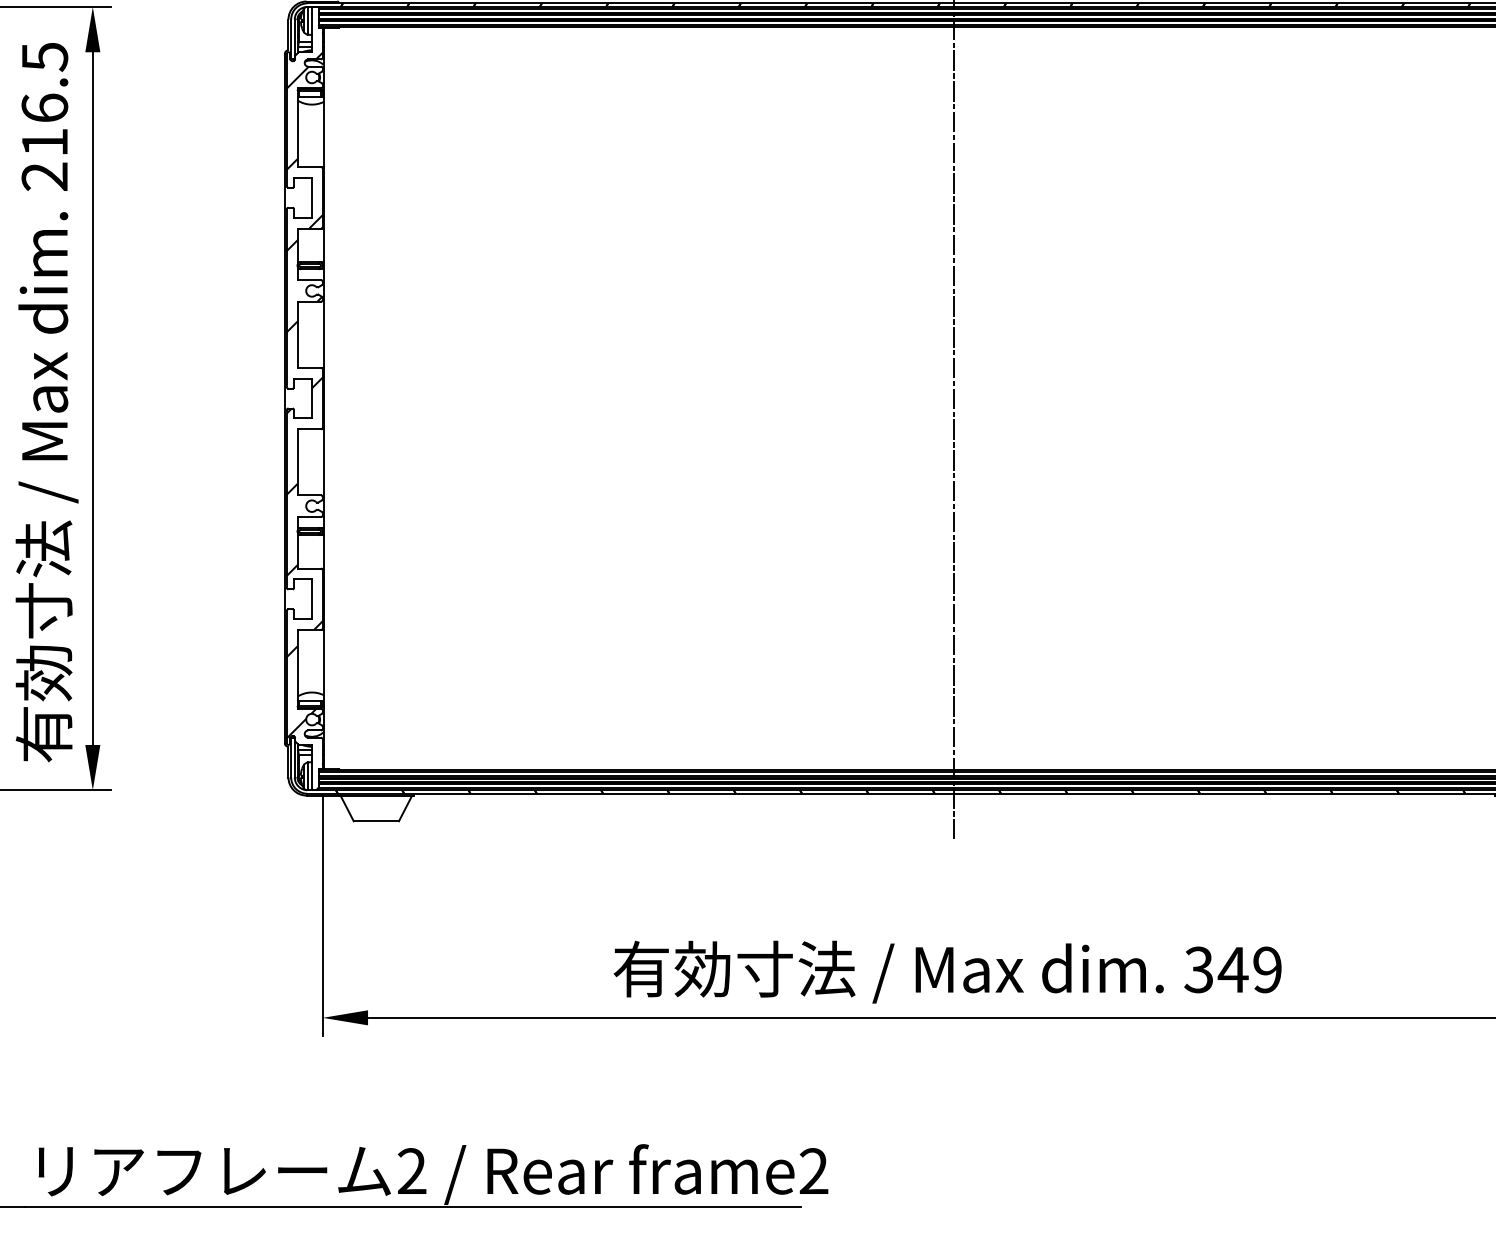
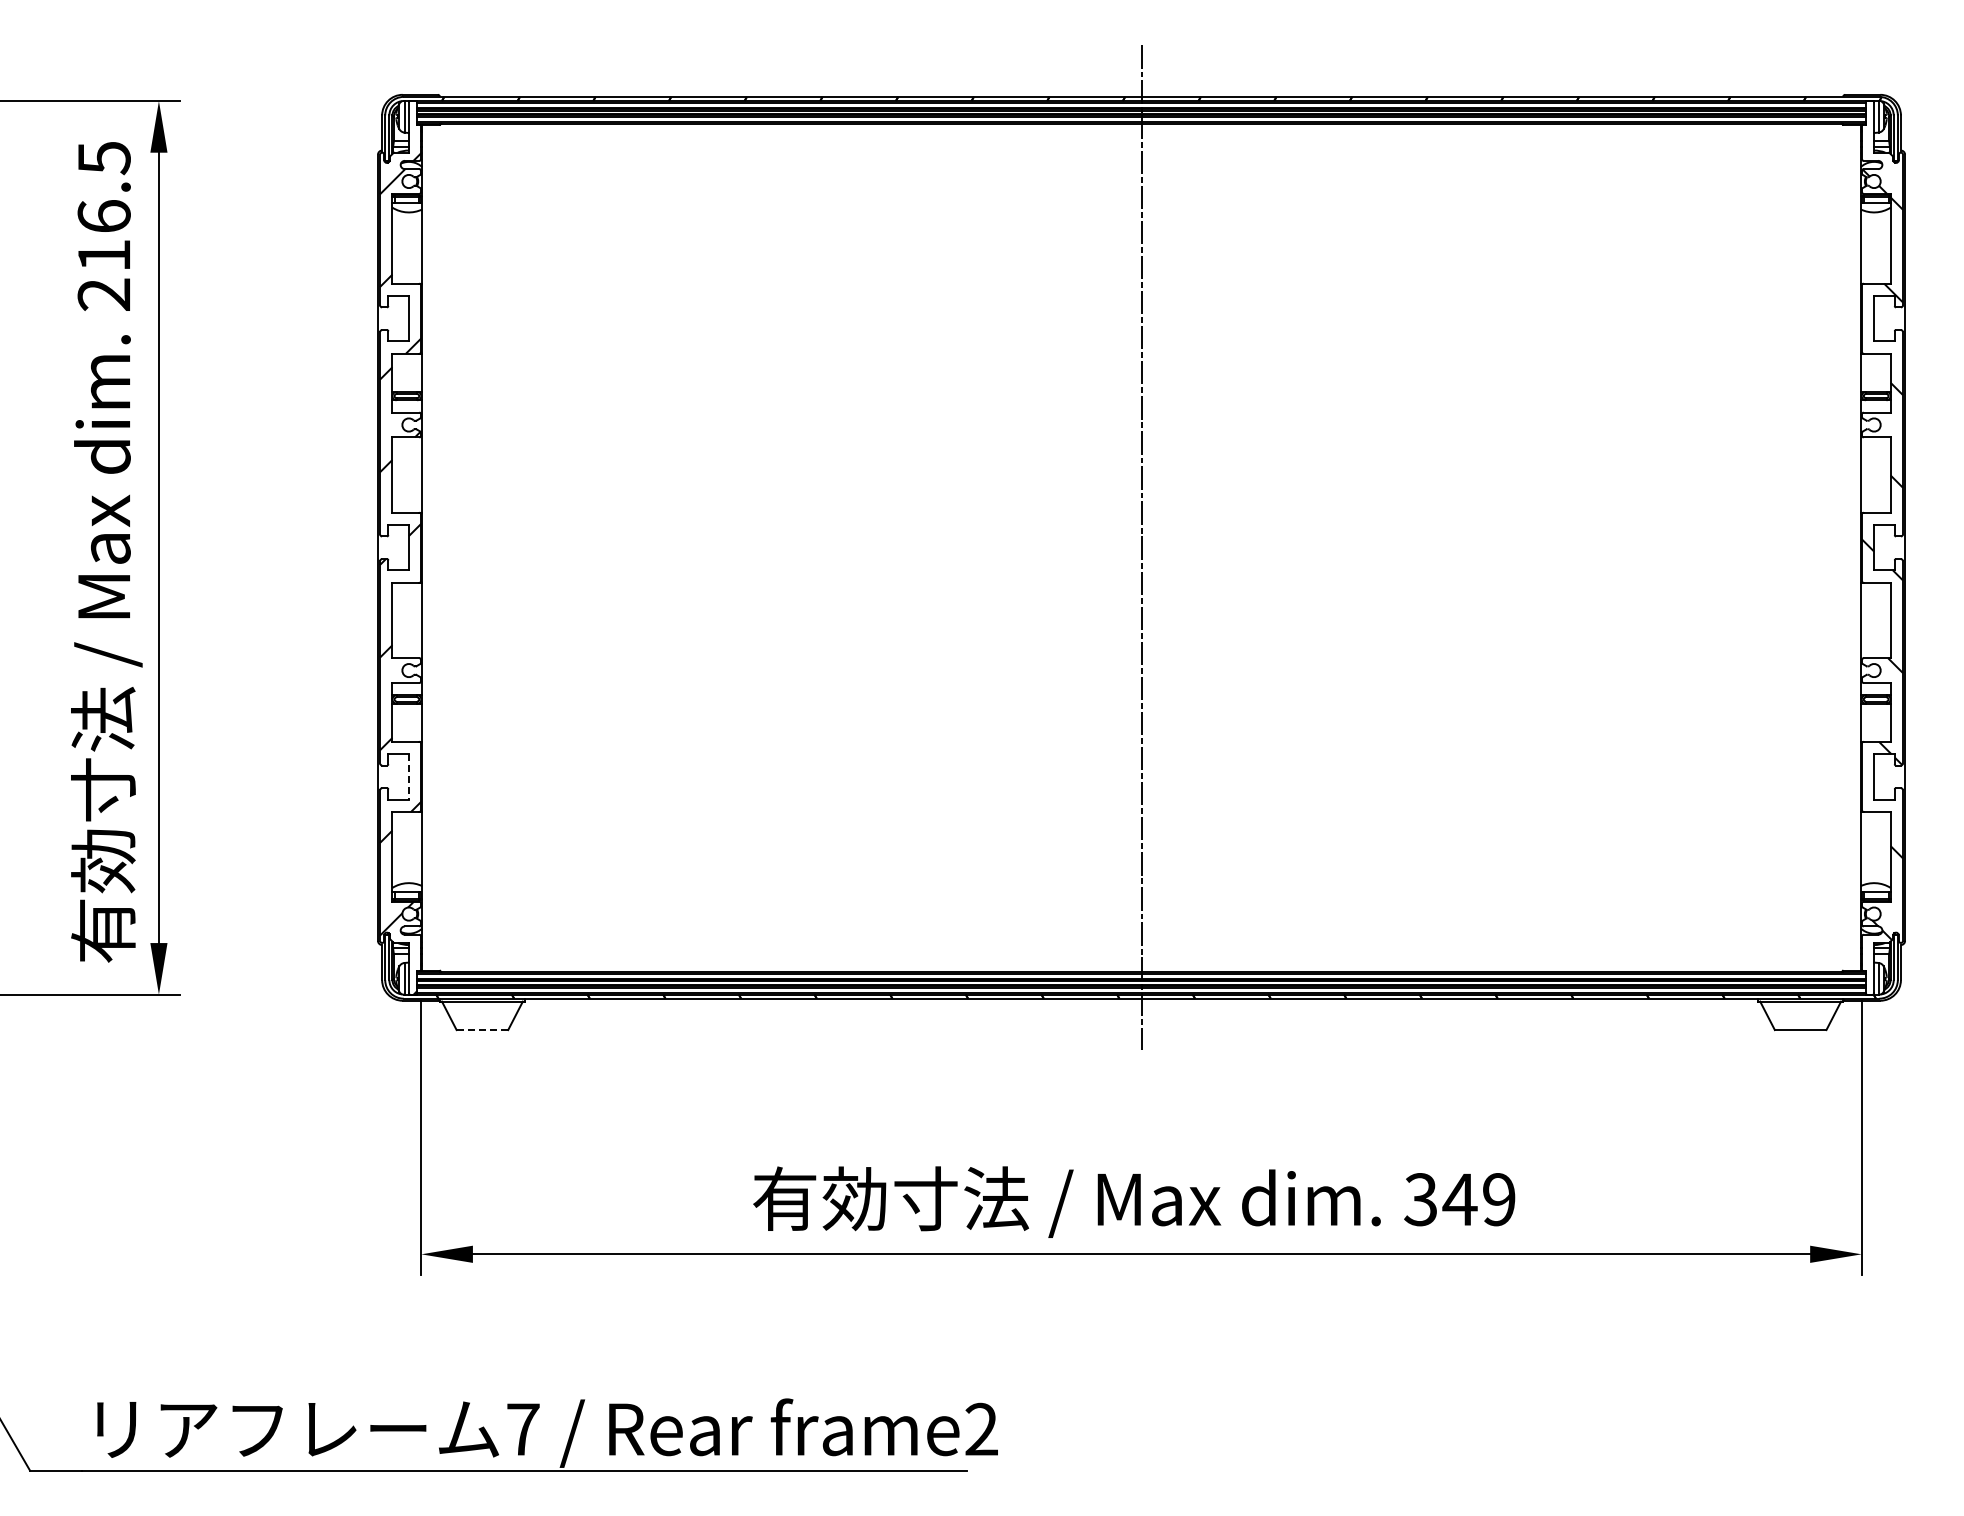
line: (311, 599) -> (408, 776), solid -> dashed
line: (376, 821) -> (482, 1030), solid -> dashed
text: (412, 1170) -> (523, 1428), 2 -> 7

